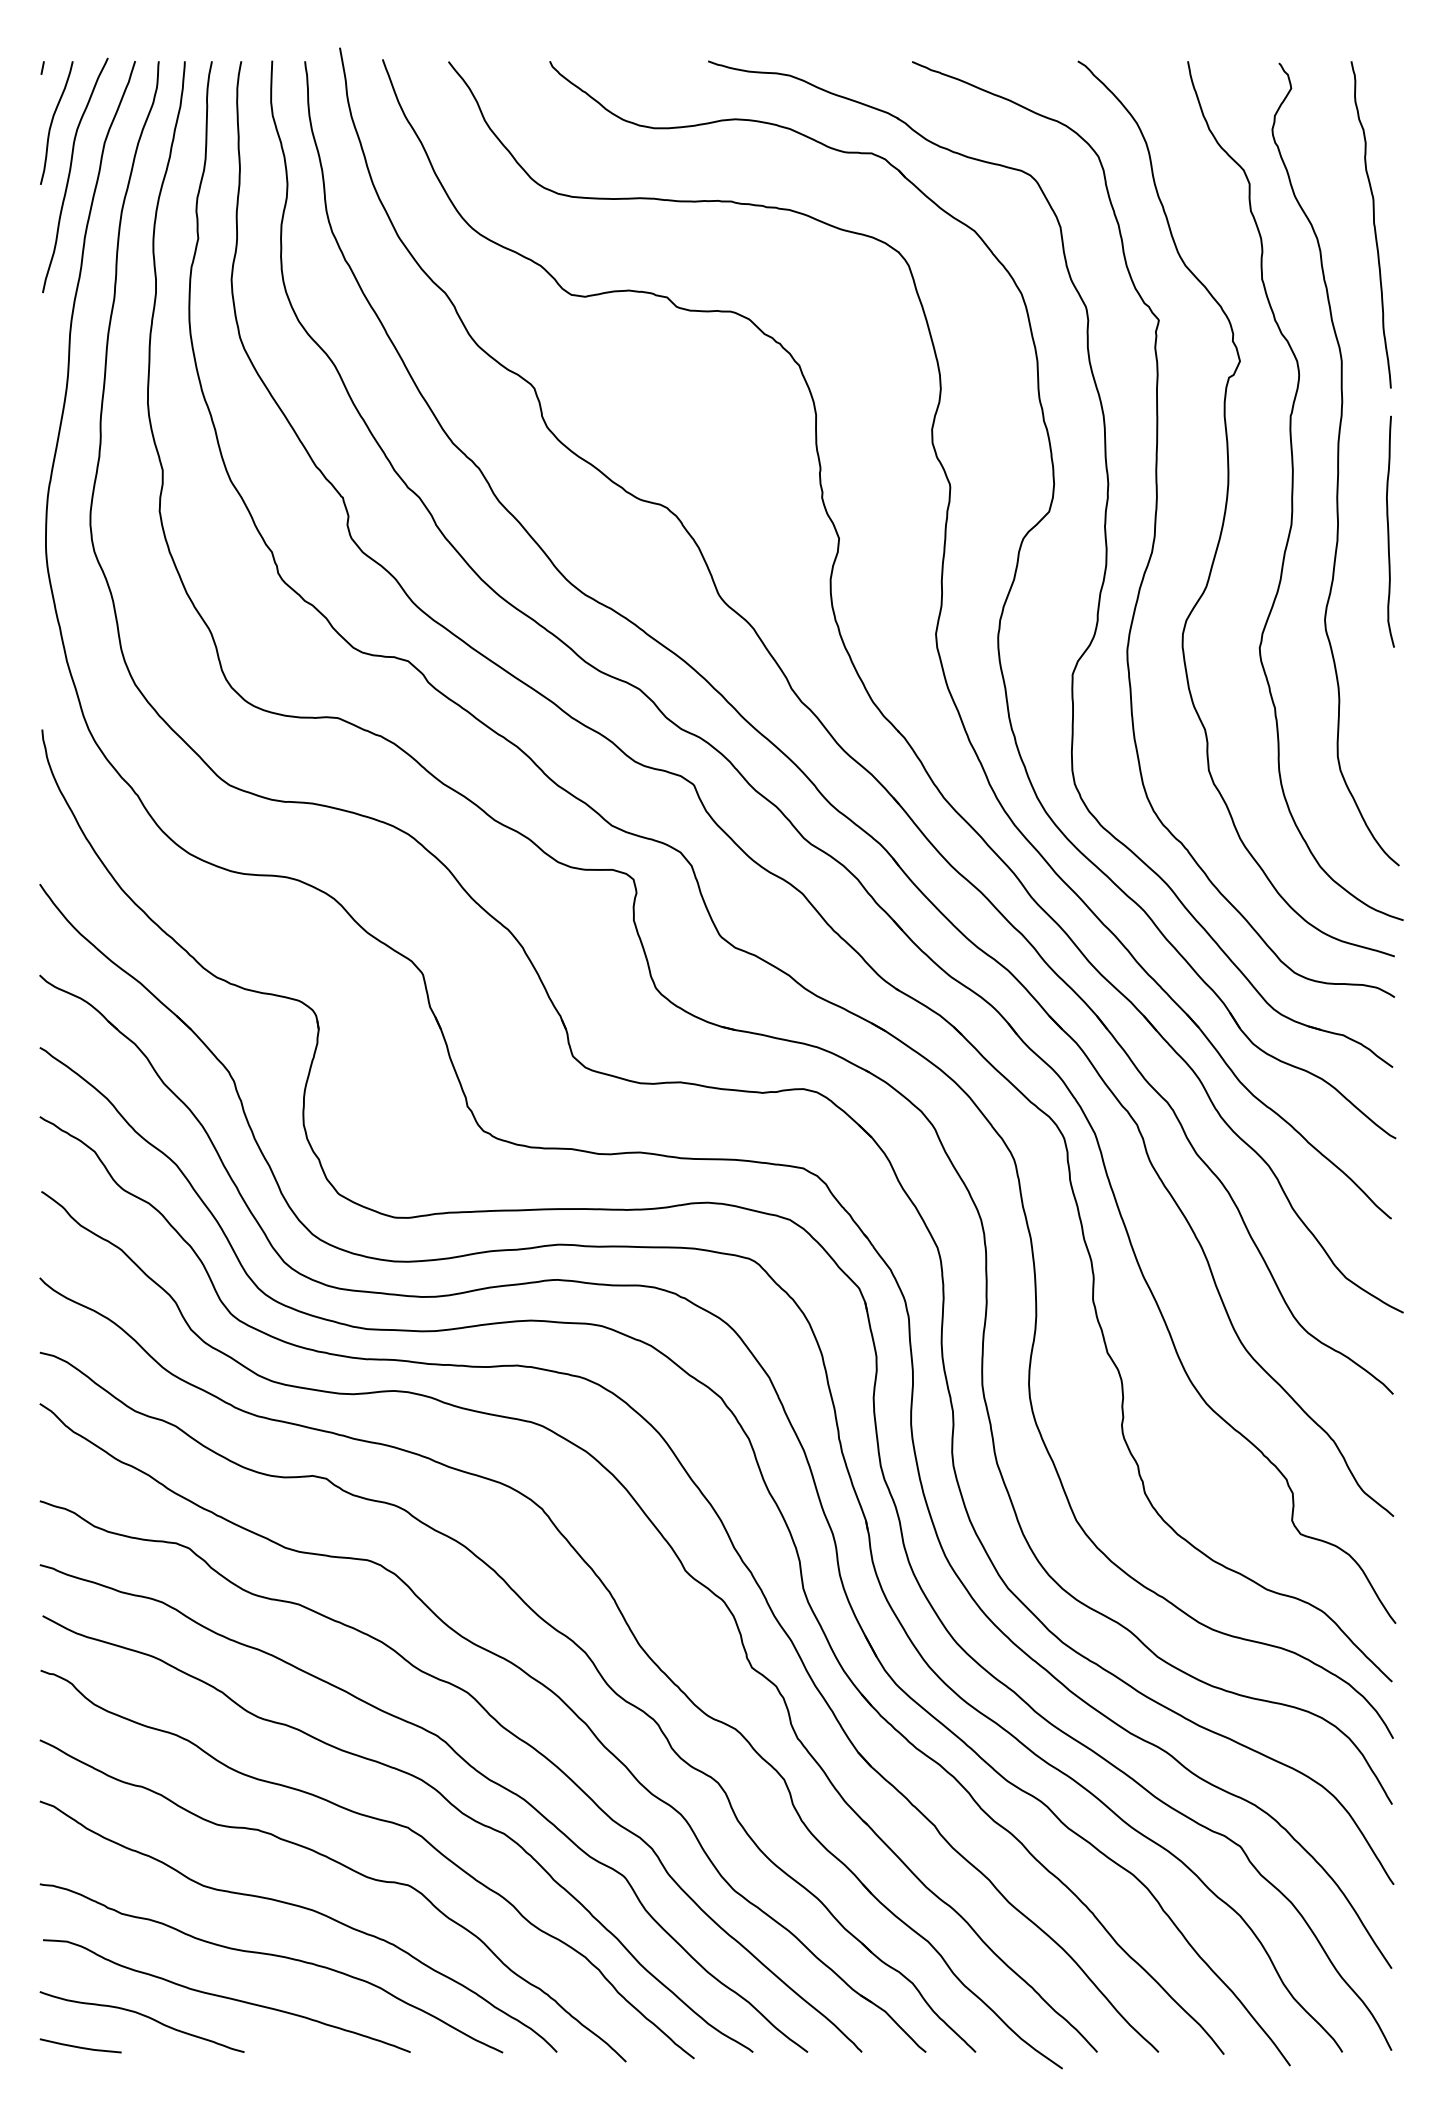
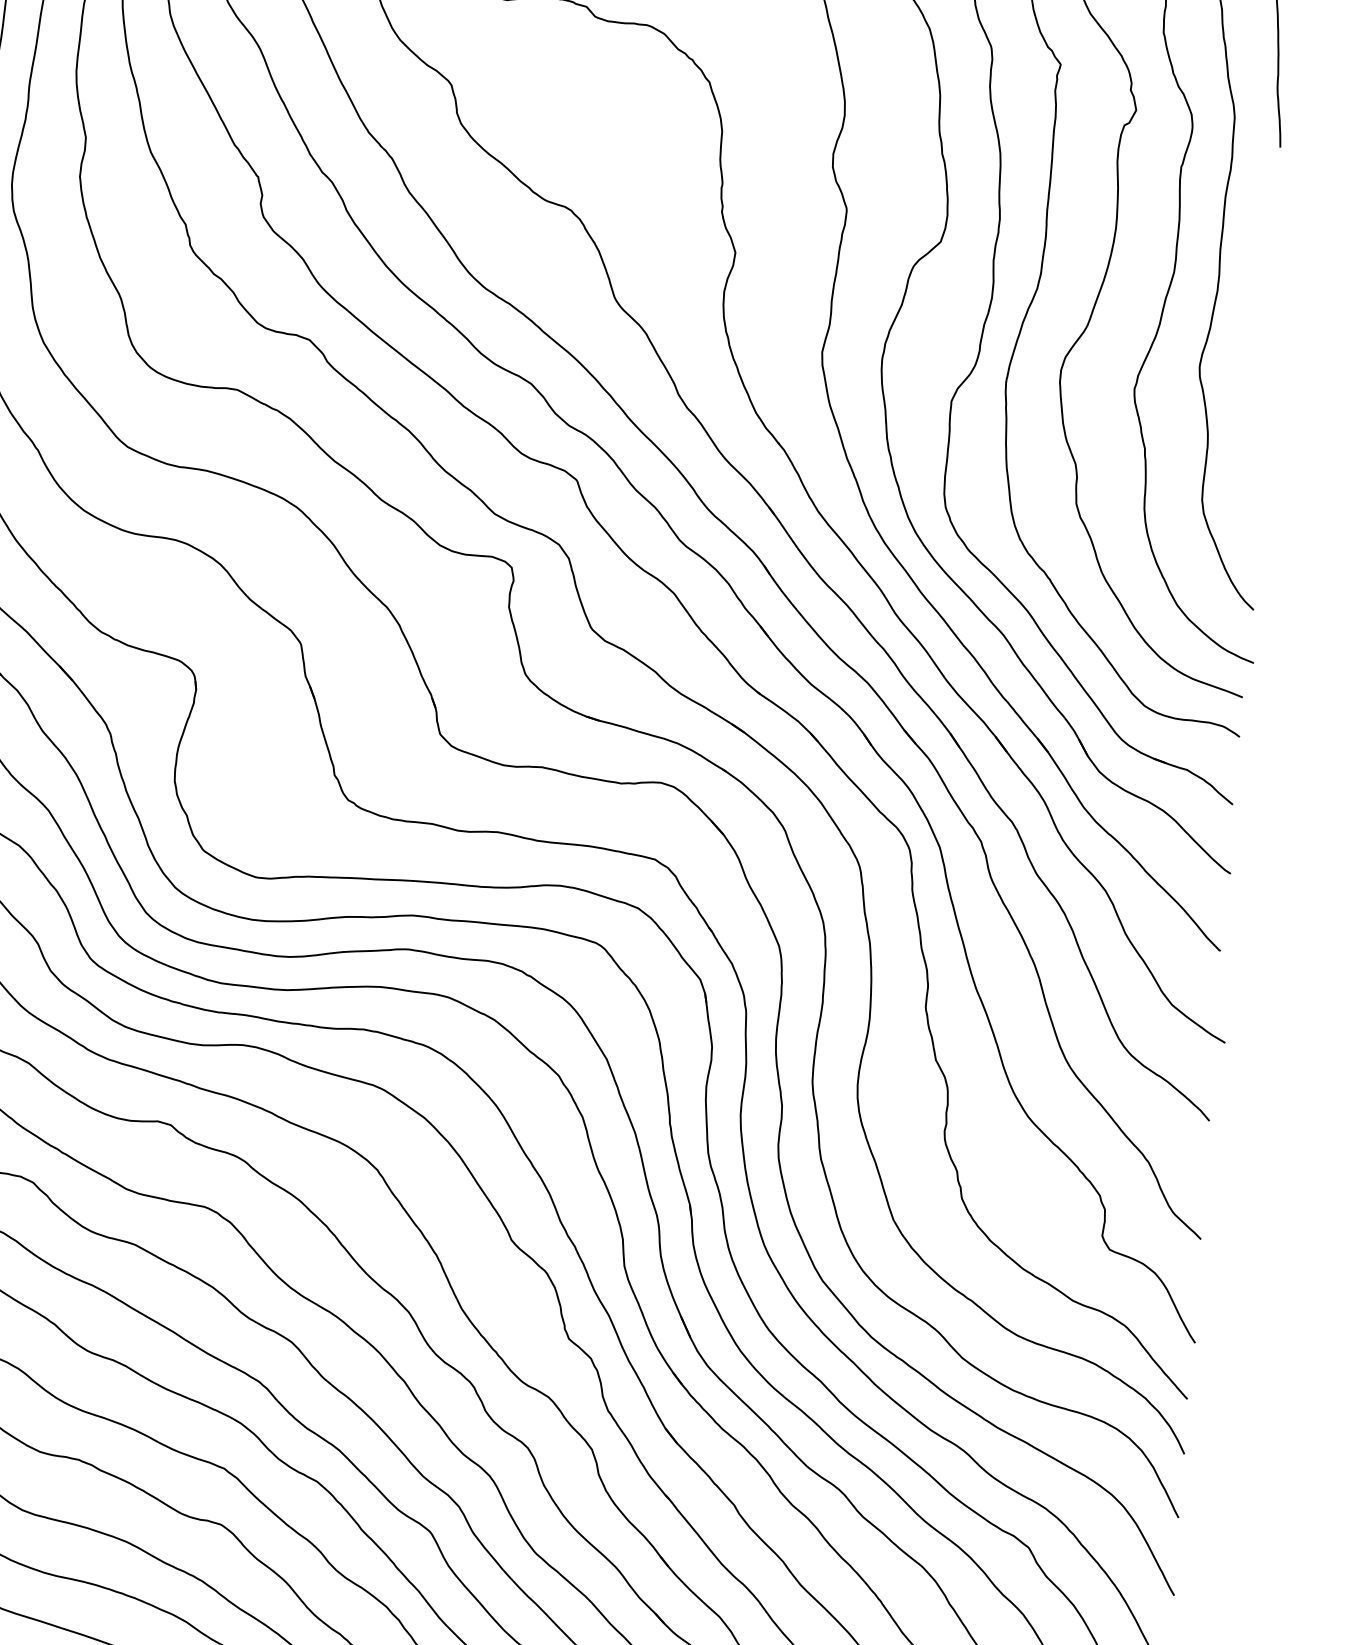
curve: (1389, 531) -> (1268, 285), removed

